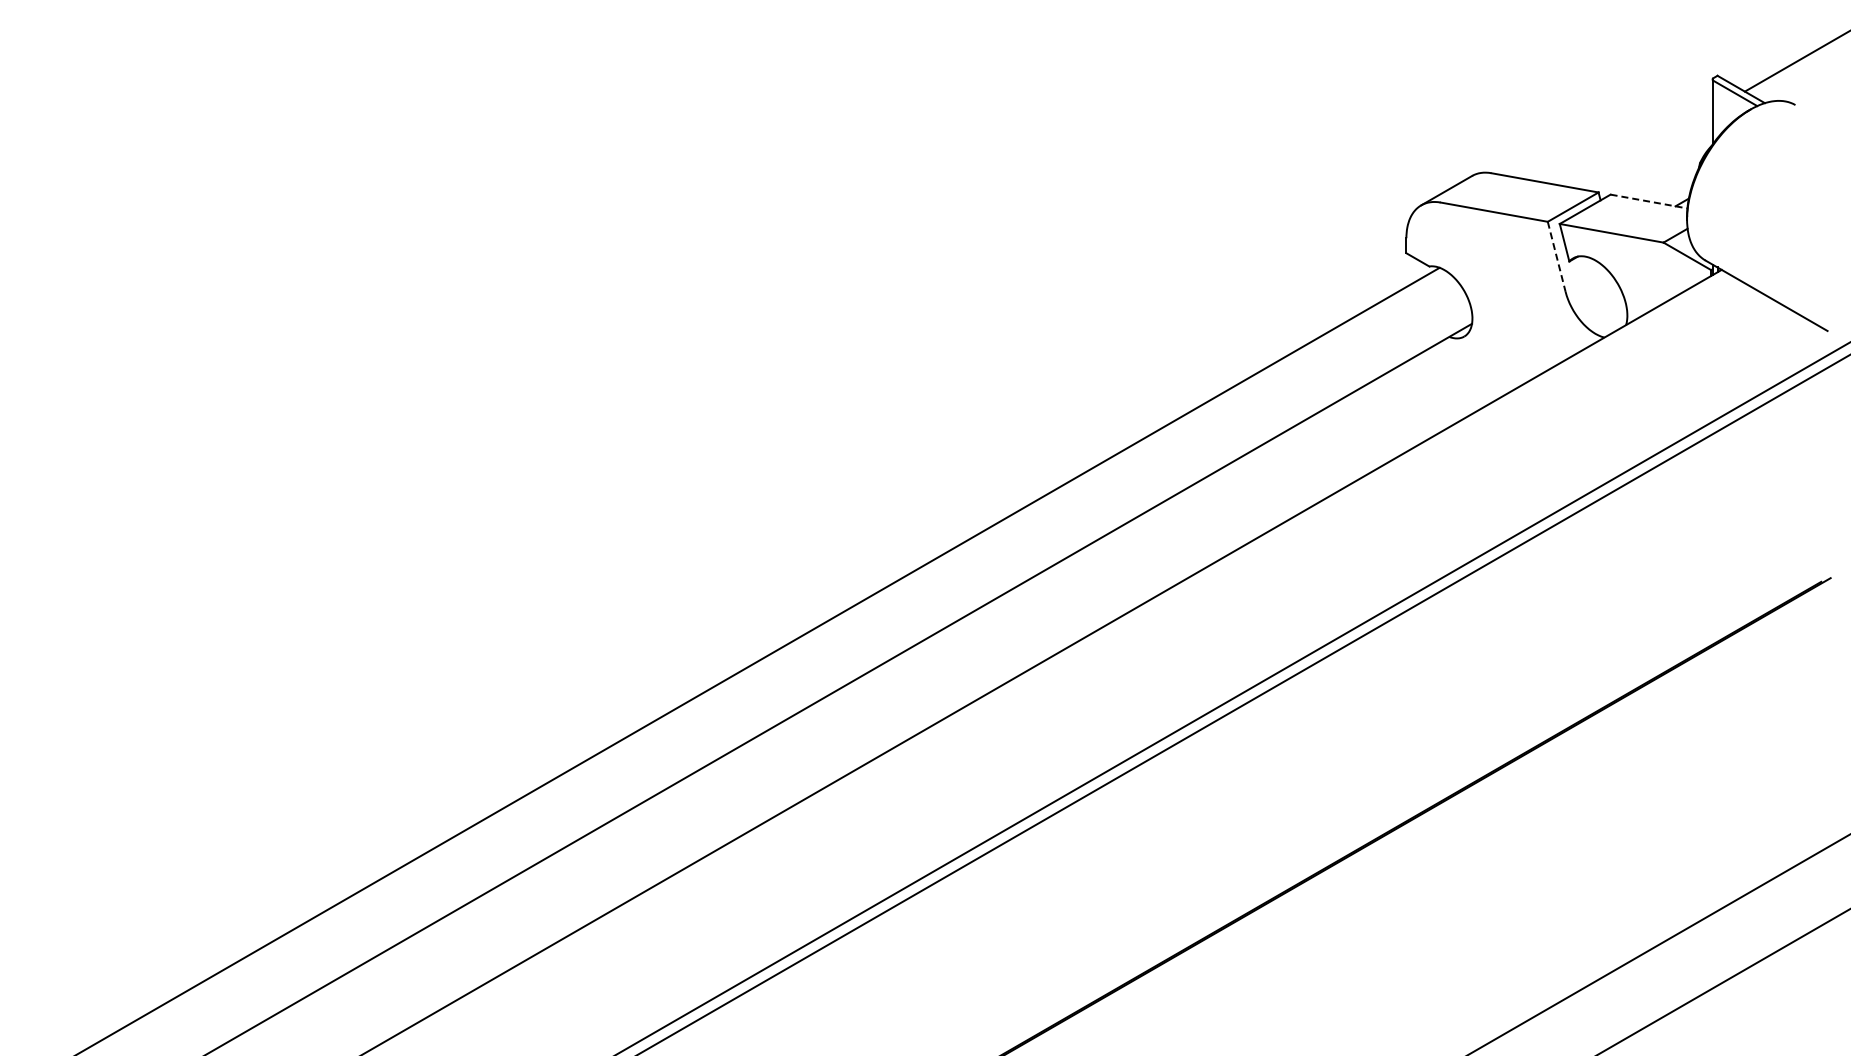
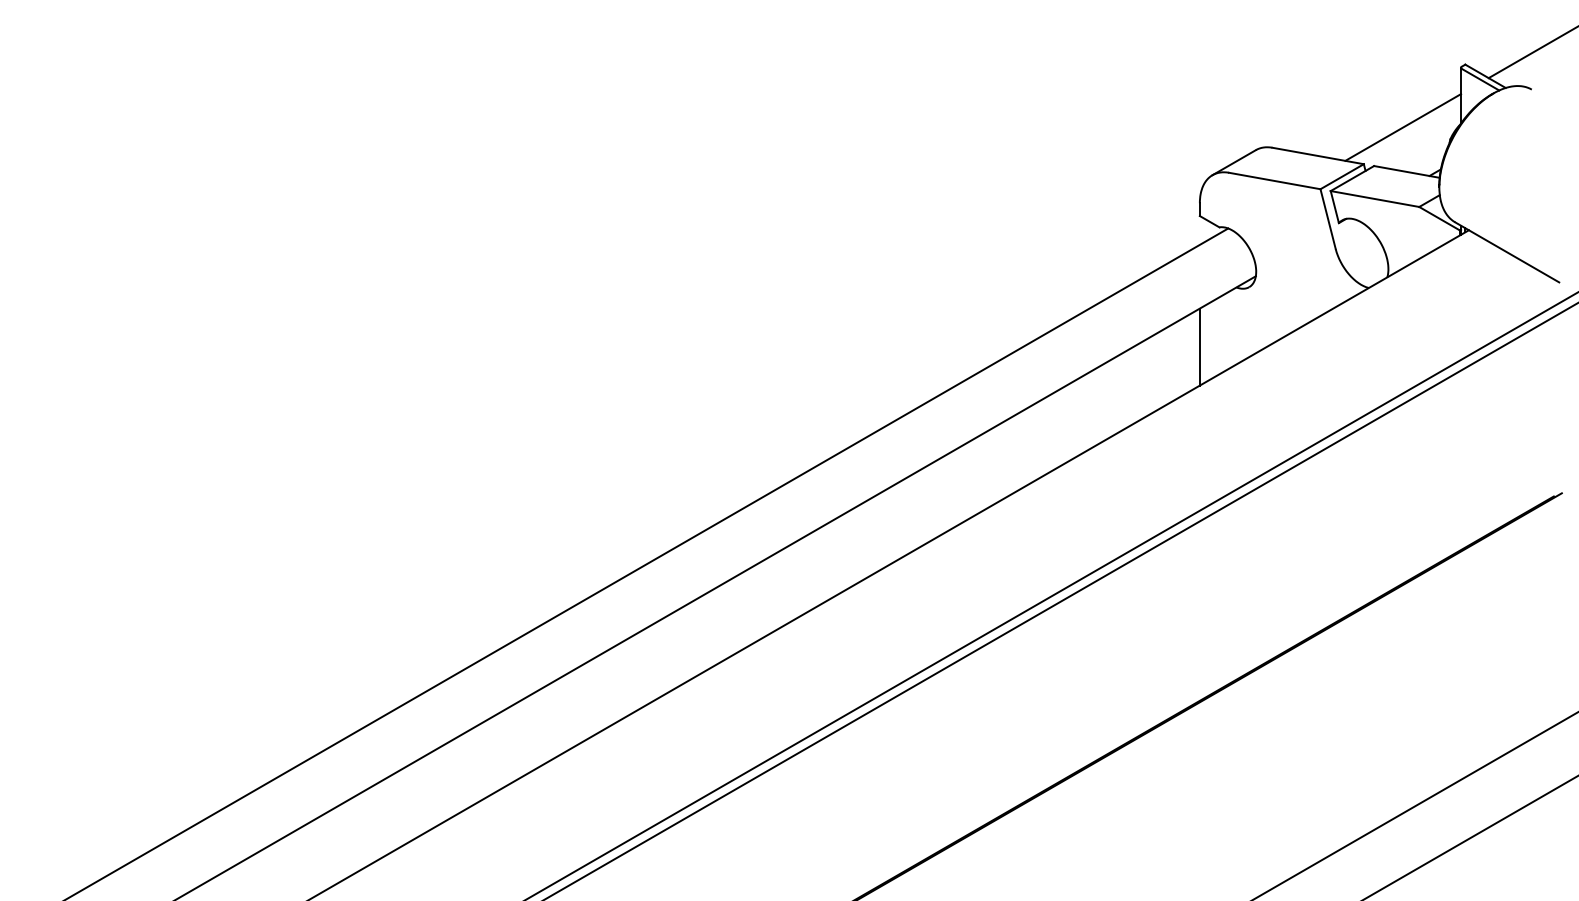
line: (1644, 149) -> (1403, 127), added
line: (1649, 201) -> (1407, 171), dashed -> solid
line: (1556, 257) -> (1327, 219), dashed -> solid
line: (1406, 406) -> (1199, 346), added

